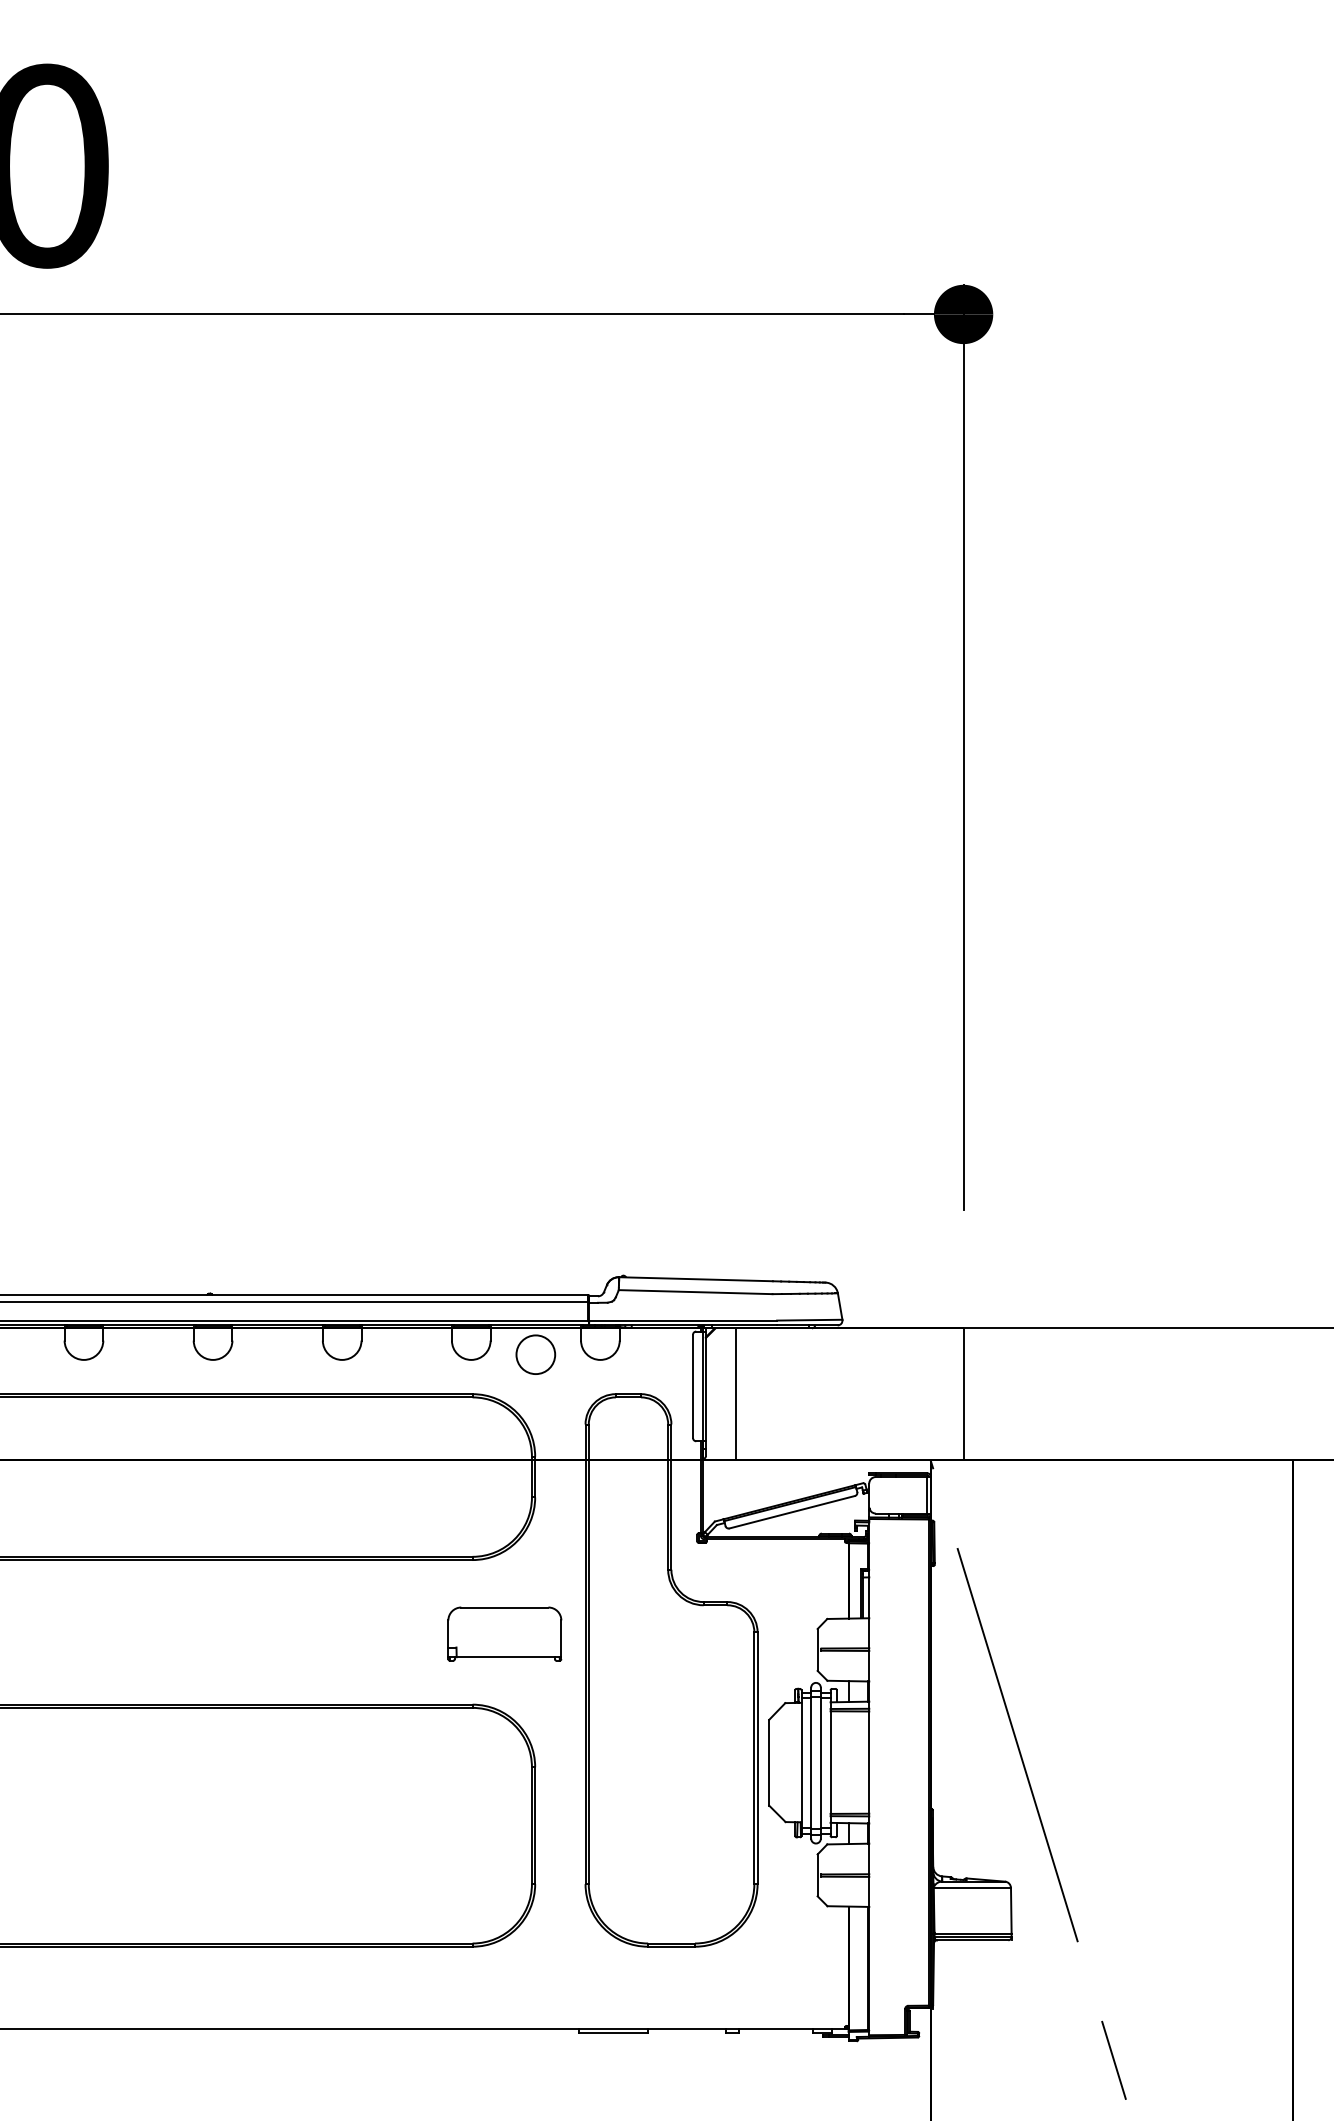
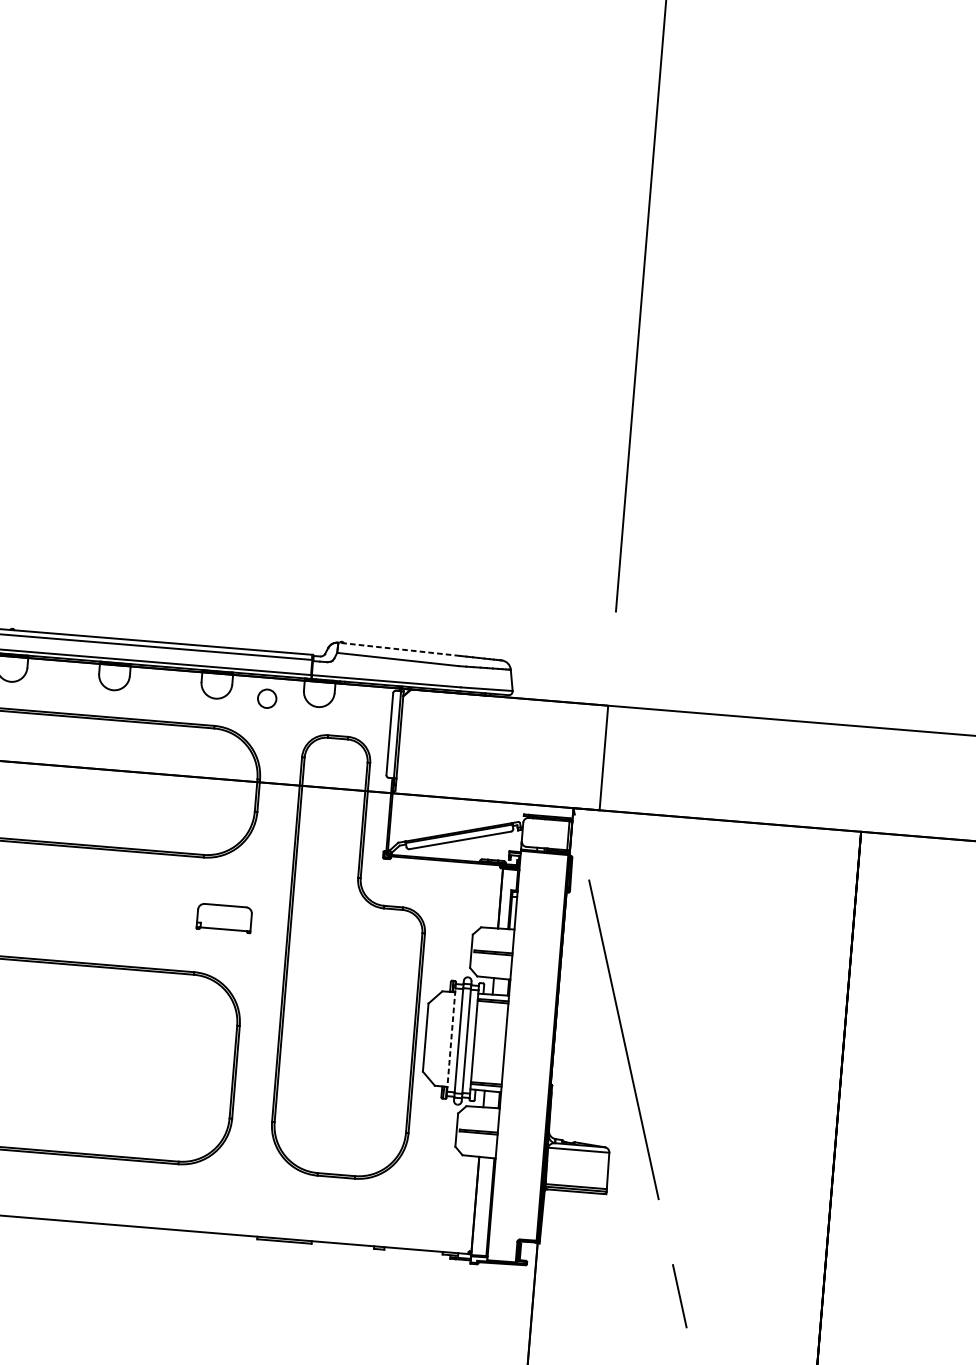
line: (696, 1279) -> (399, 649), solid -> dashed
circle: (535, 1354) -> (266, 698), size x0.6
line: (736, 1394) -> (423, 743), removed
part: (504, 1633) -> (224, 917), size x0.6
line: (801, 1762) -> (451, 1039), solid -> dashed

